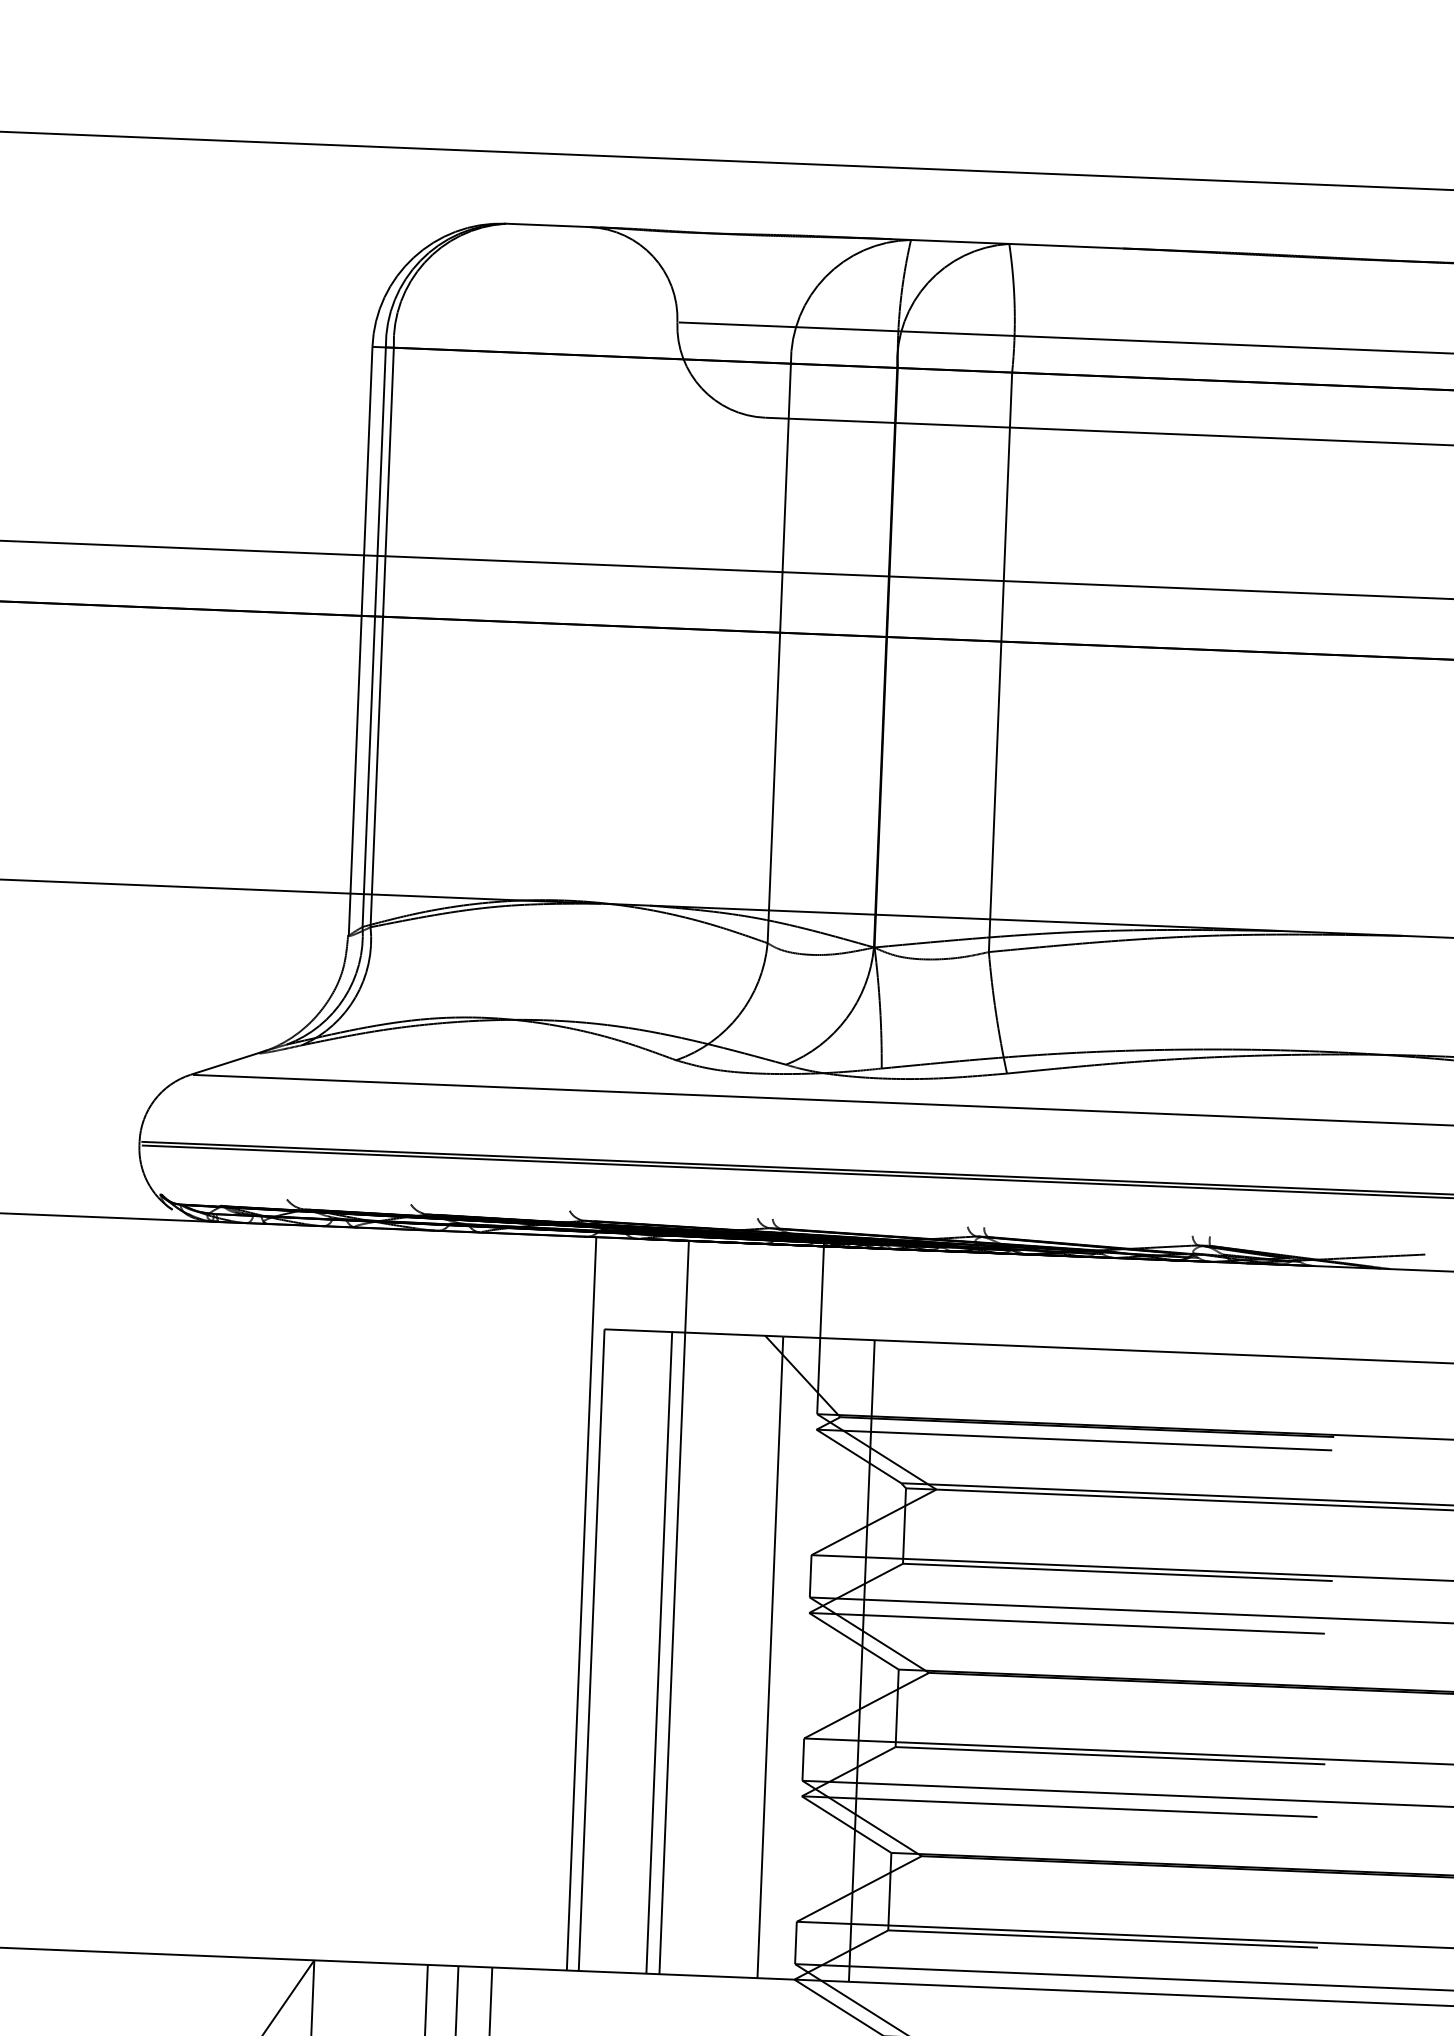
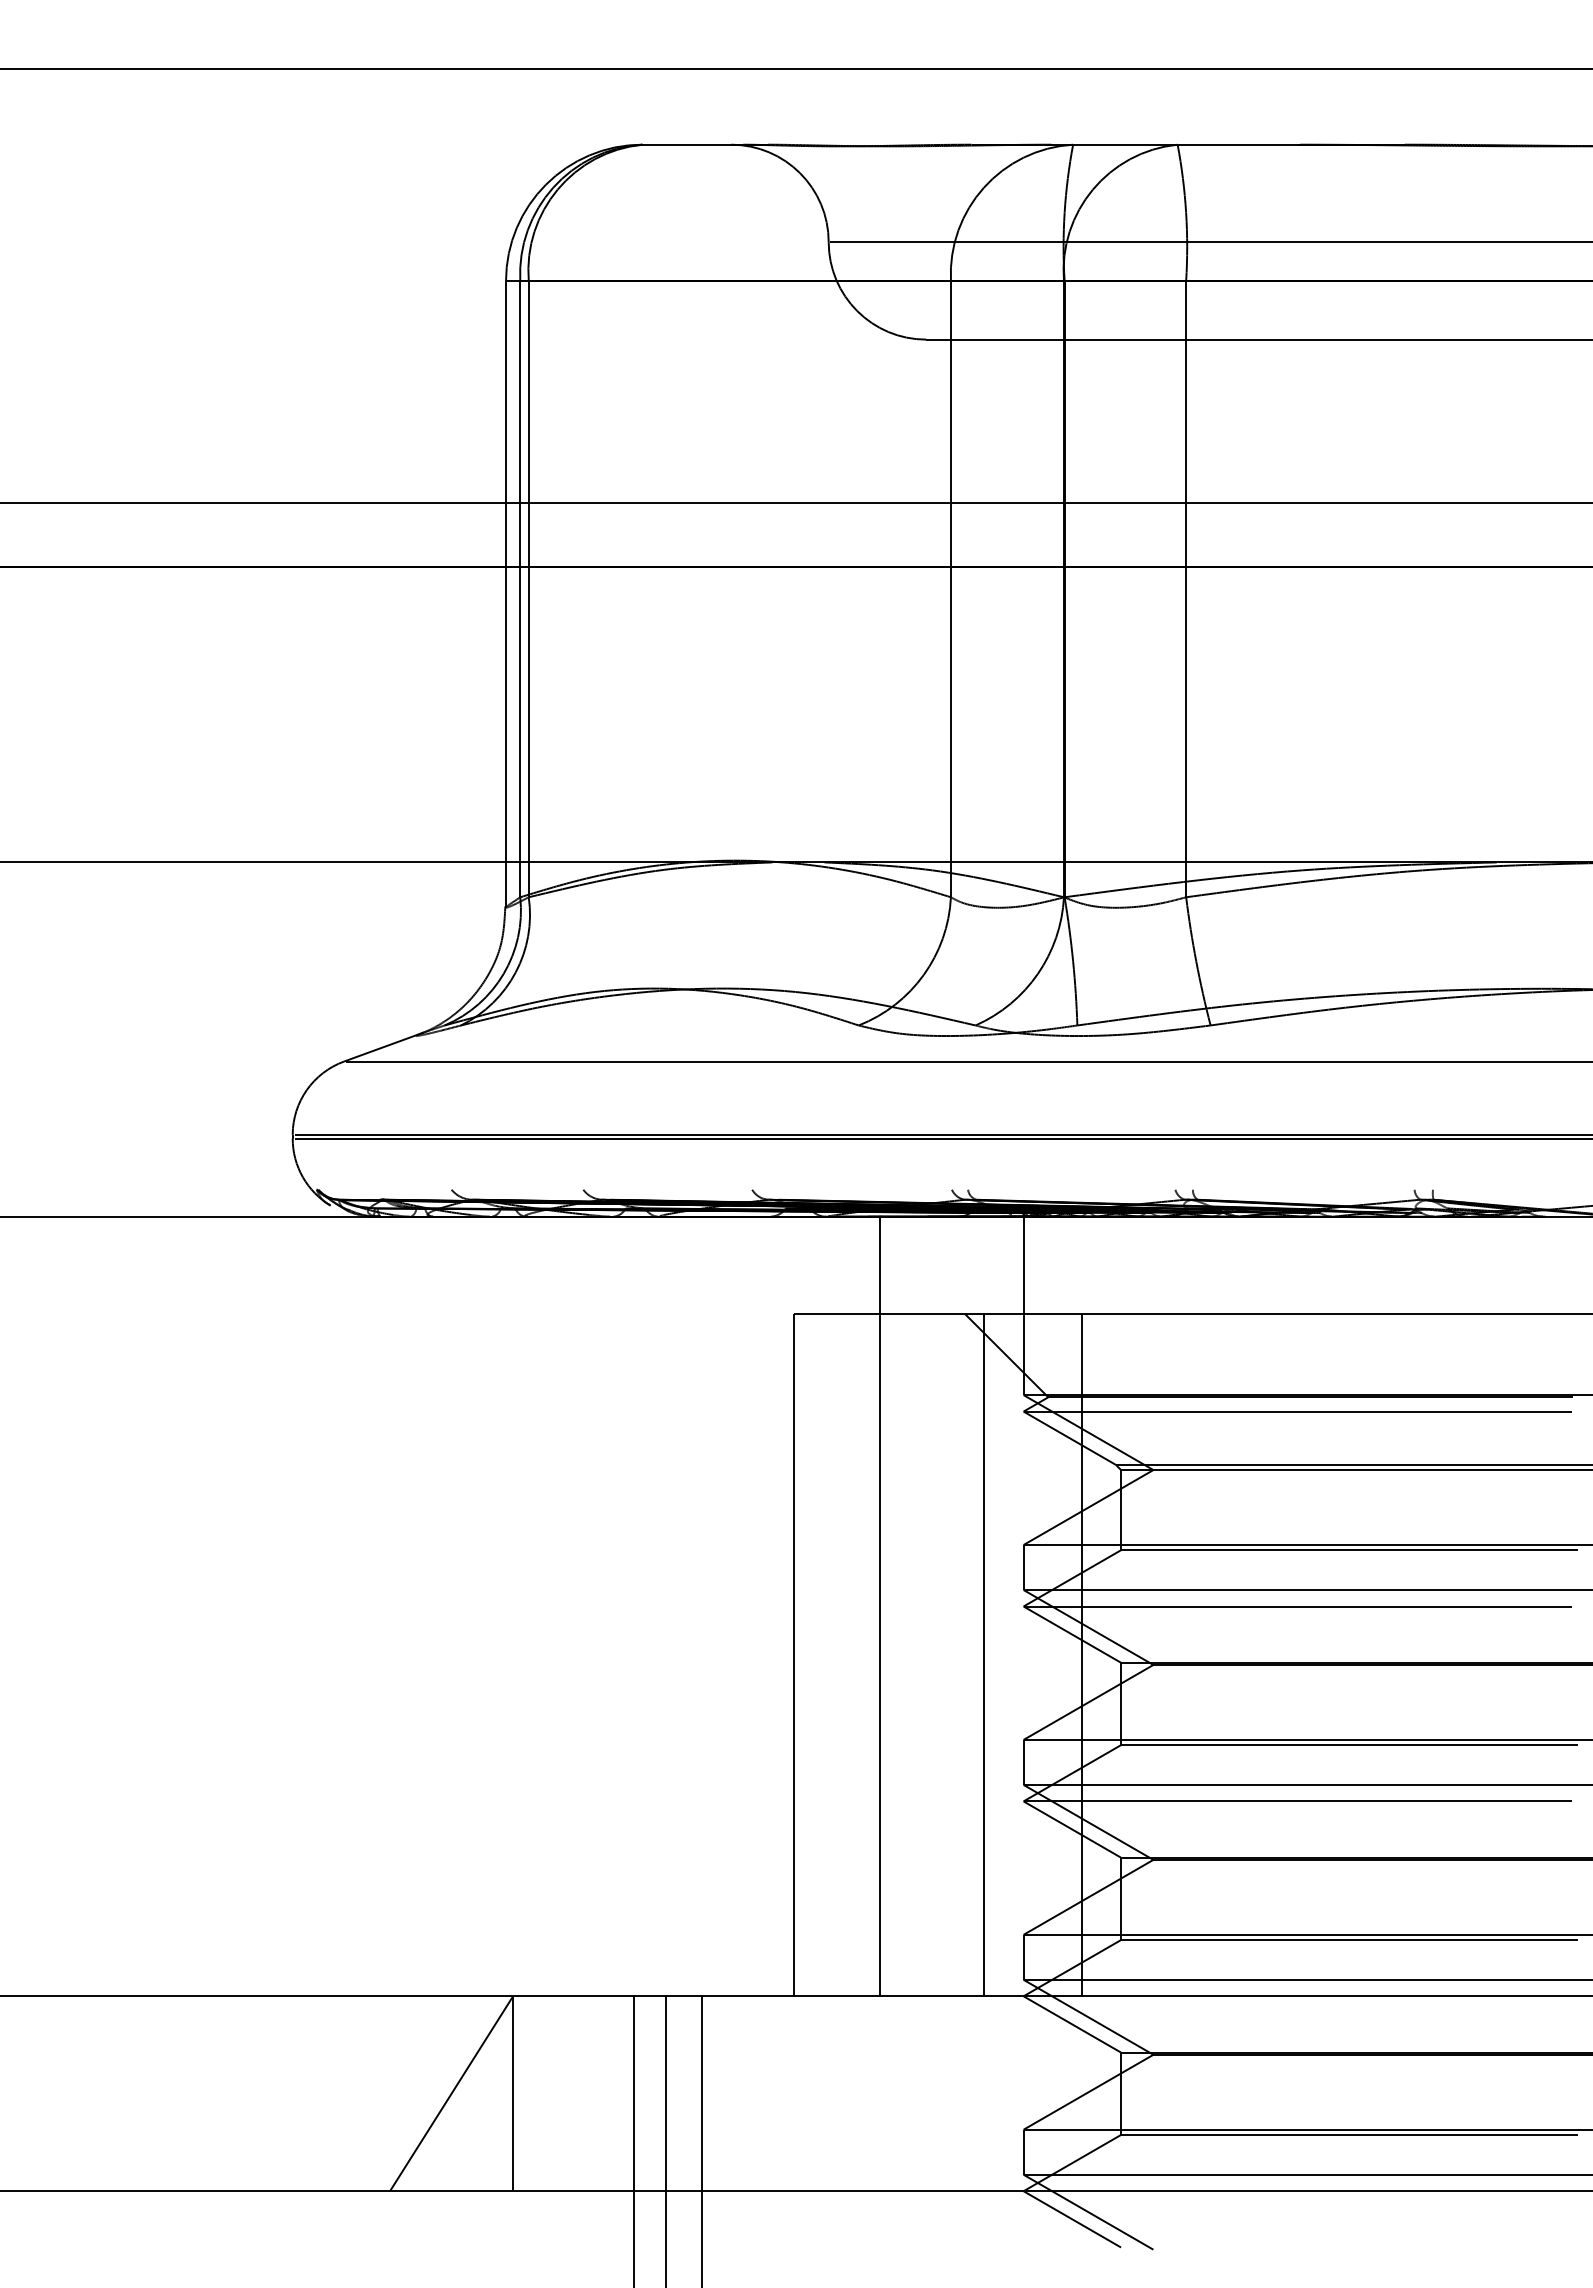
line: (581, 1603) -> (781, 1606), removed
line: (659, 1653) -> (866, 1655), removed

